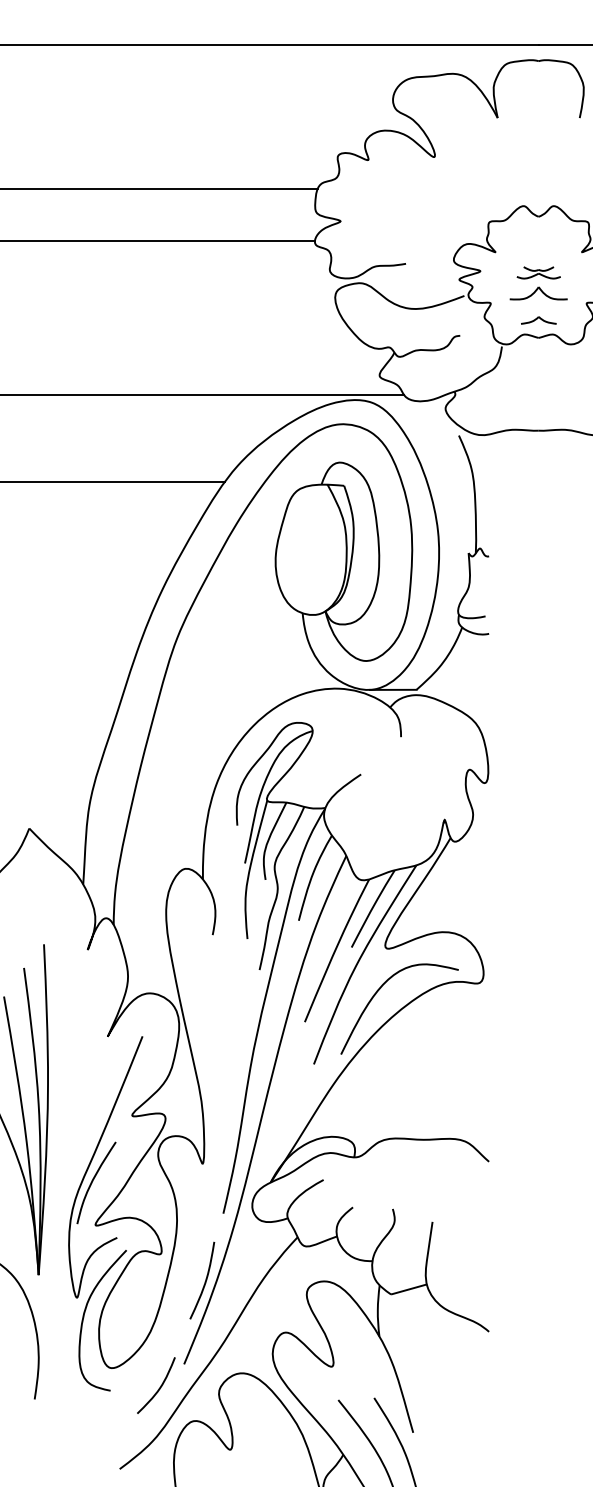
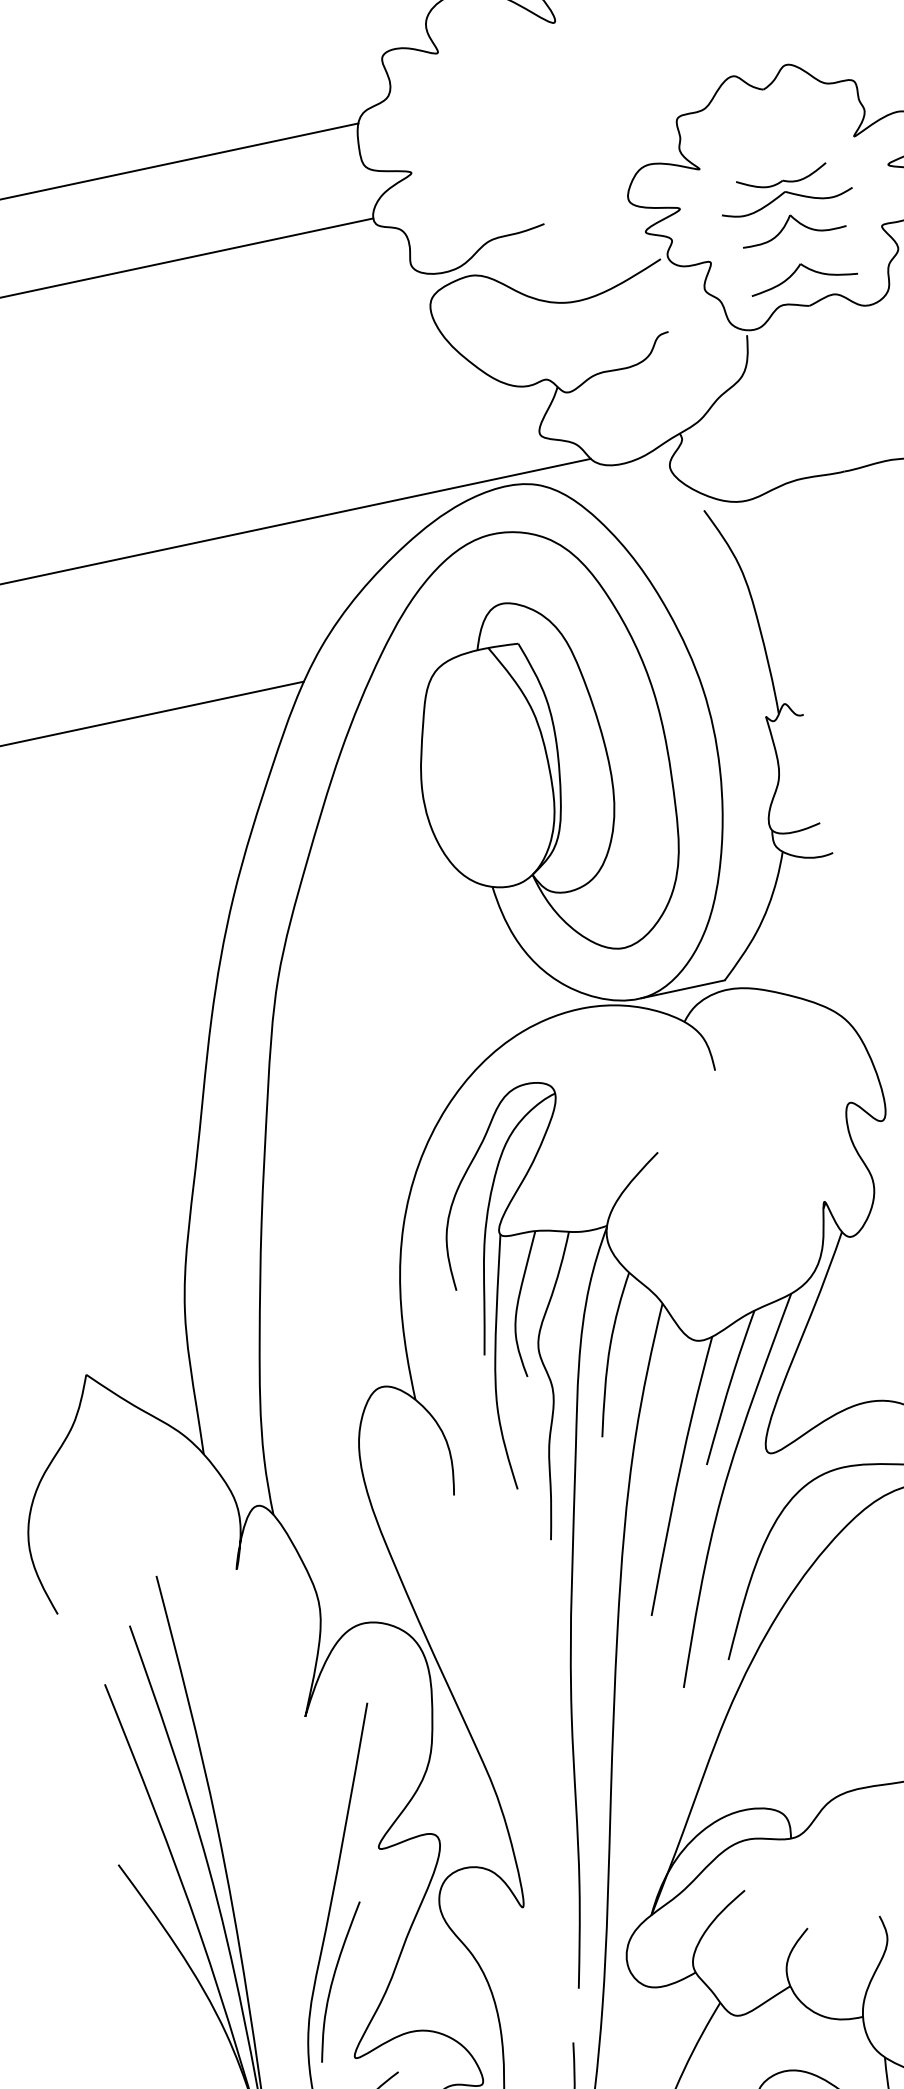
part: (538, 272) -> (784, 189), size x1.67
part: (538, 320) -> (802, 274), size x1.67

